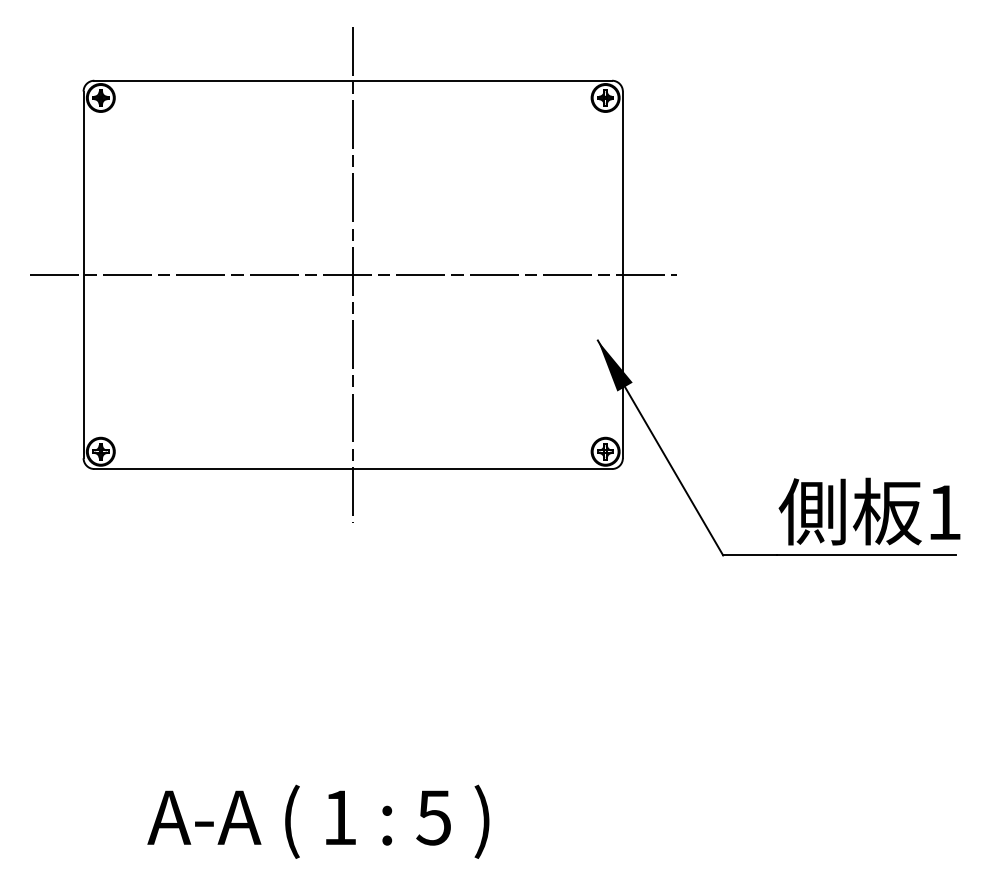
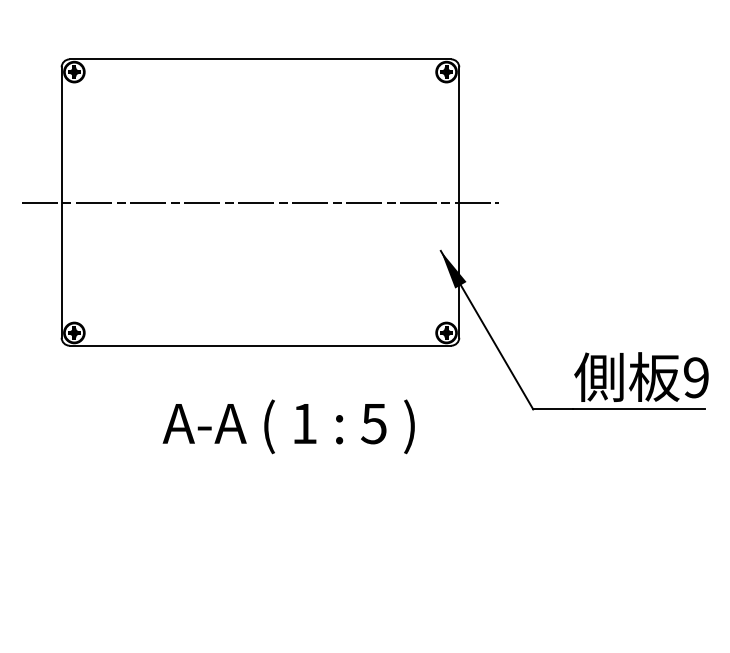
line: (353, 274) -> (260, 202), removed
text: (944, 512) -> (696, 377), 1 -> 9
text: (318, 821) -> (288, 426), moved

